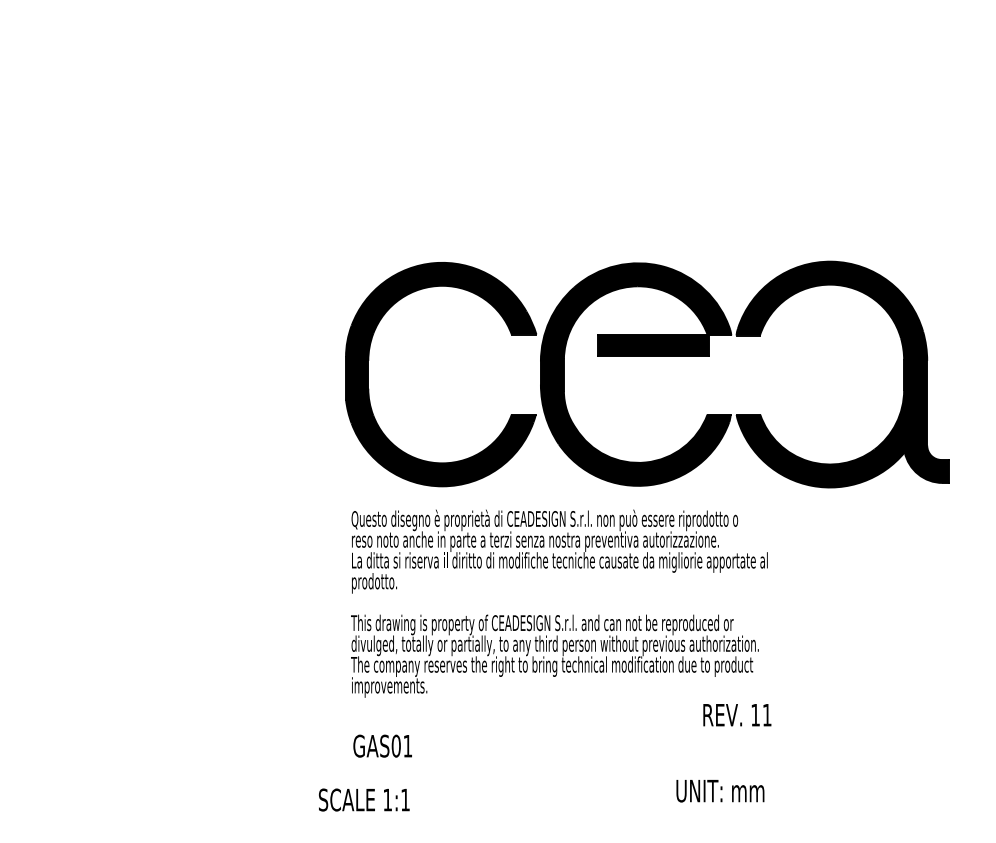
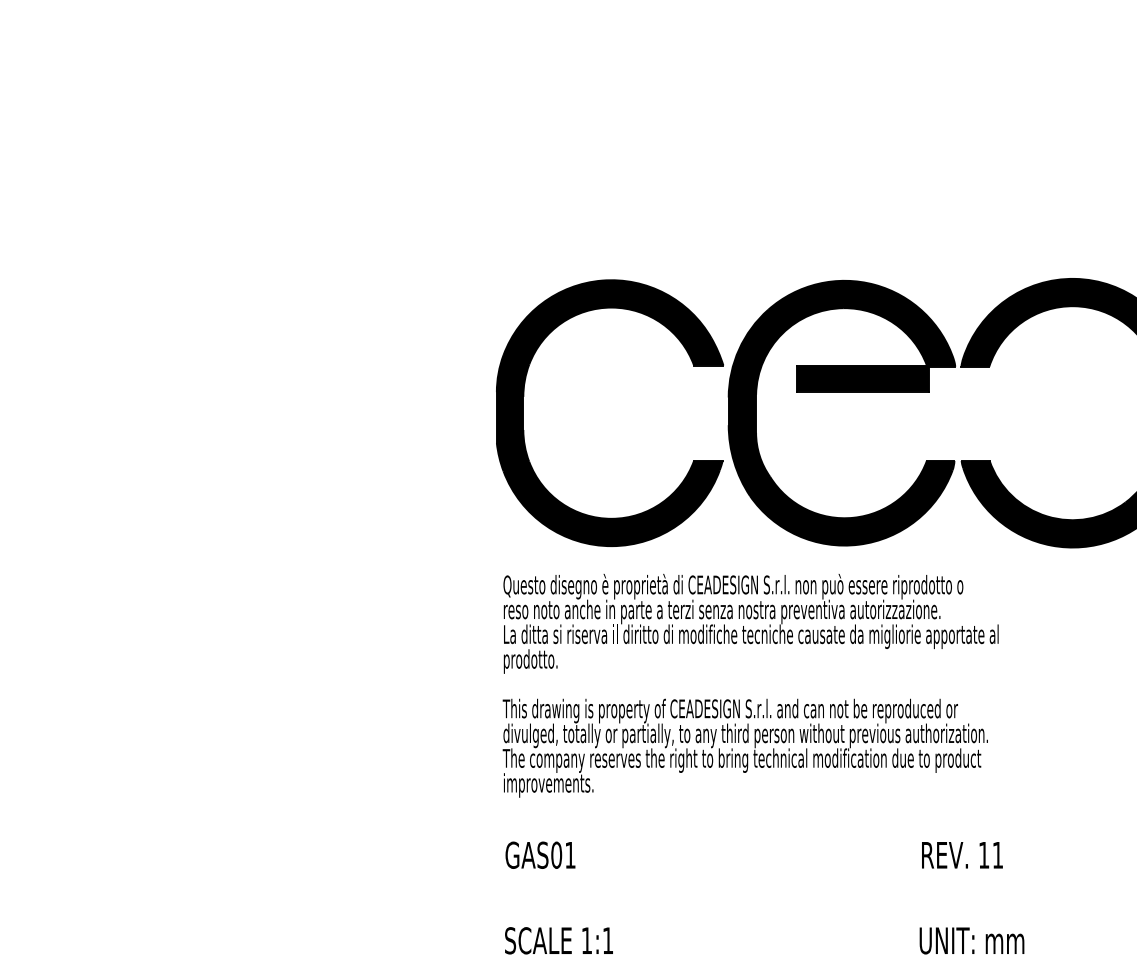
text: (737, 715) -> (962, 855), moved
text: (720, 791) -> (972, 941), moved
text: (364, 799) -> (559, 940), moved

